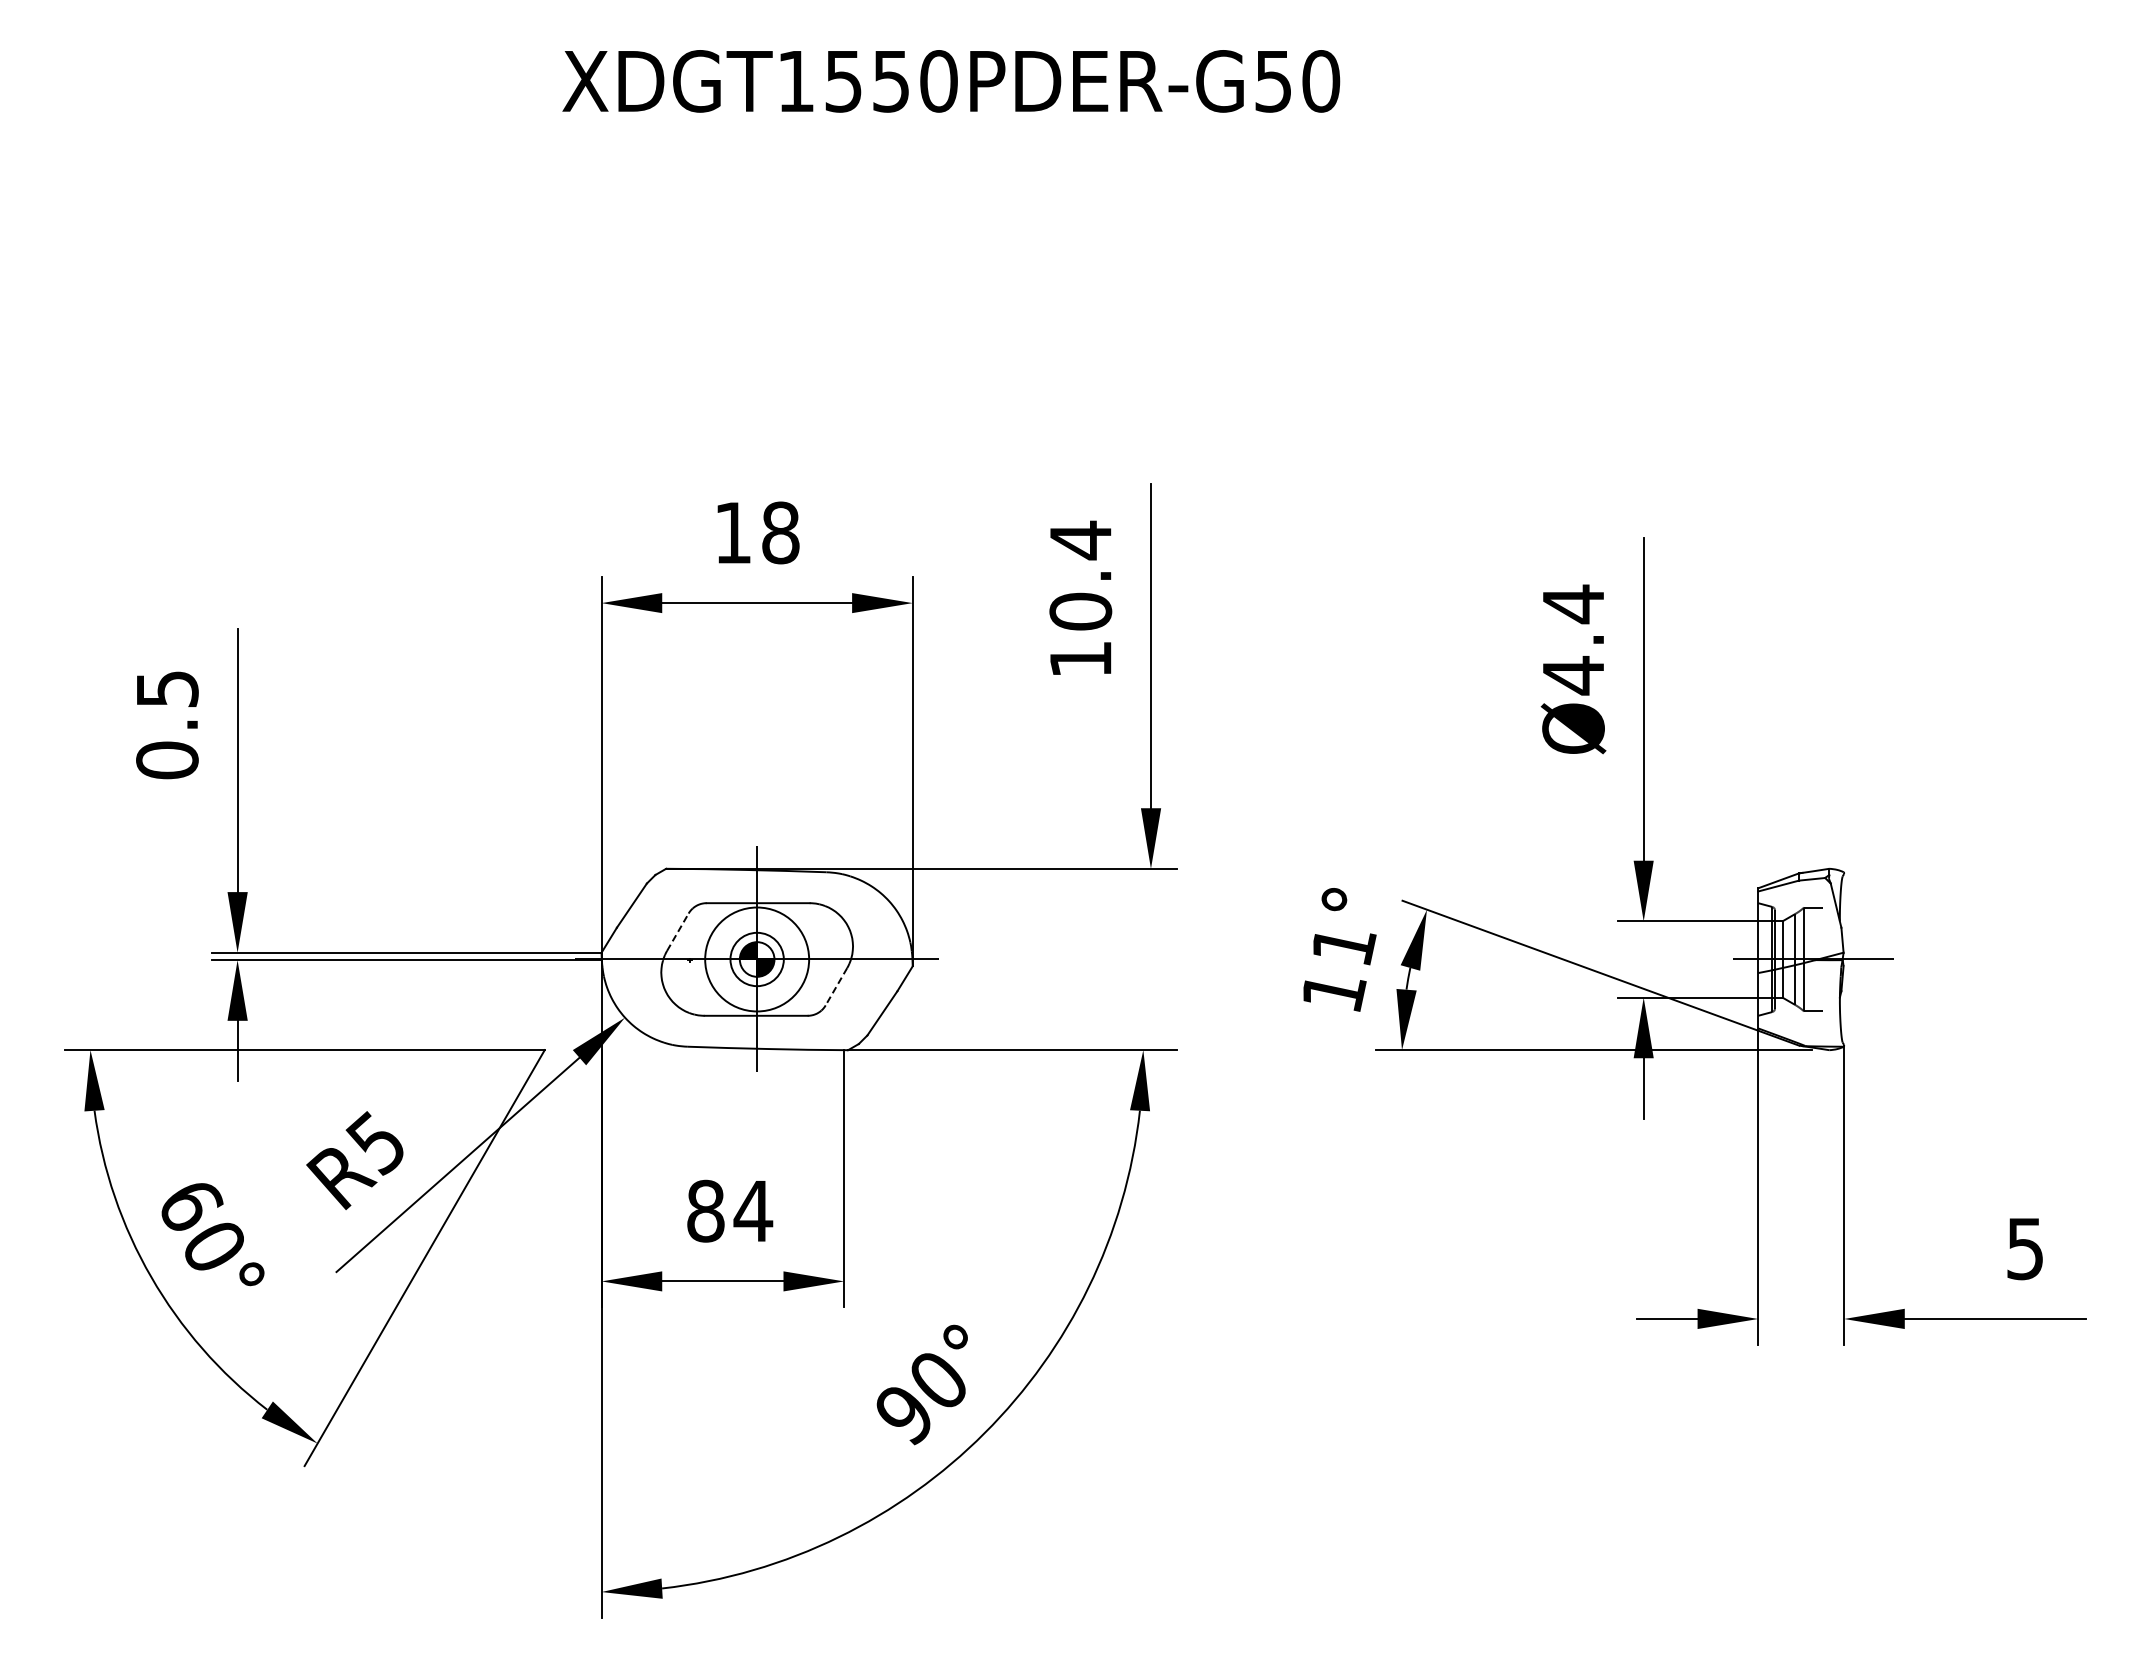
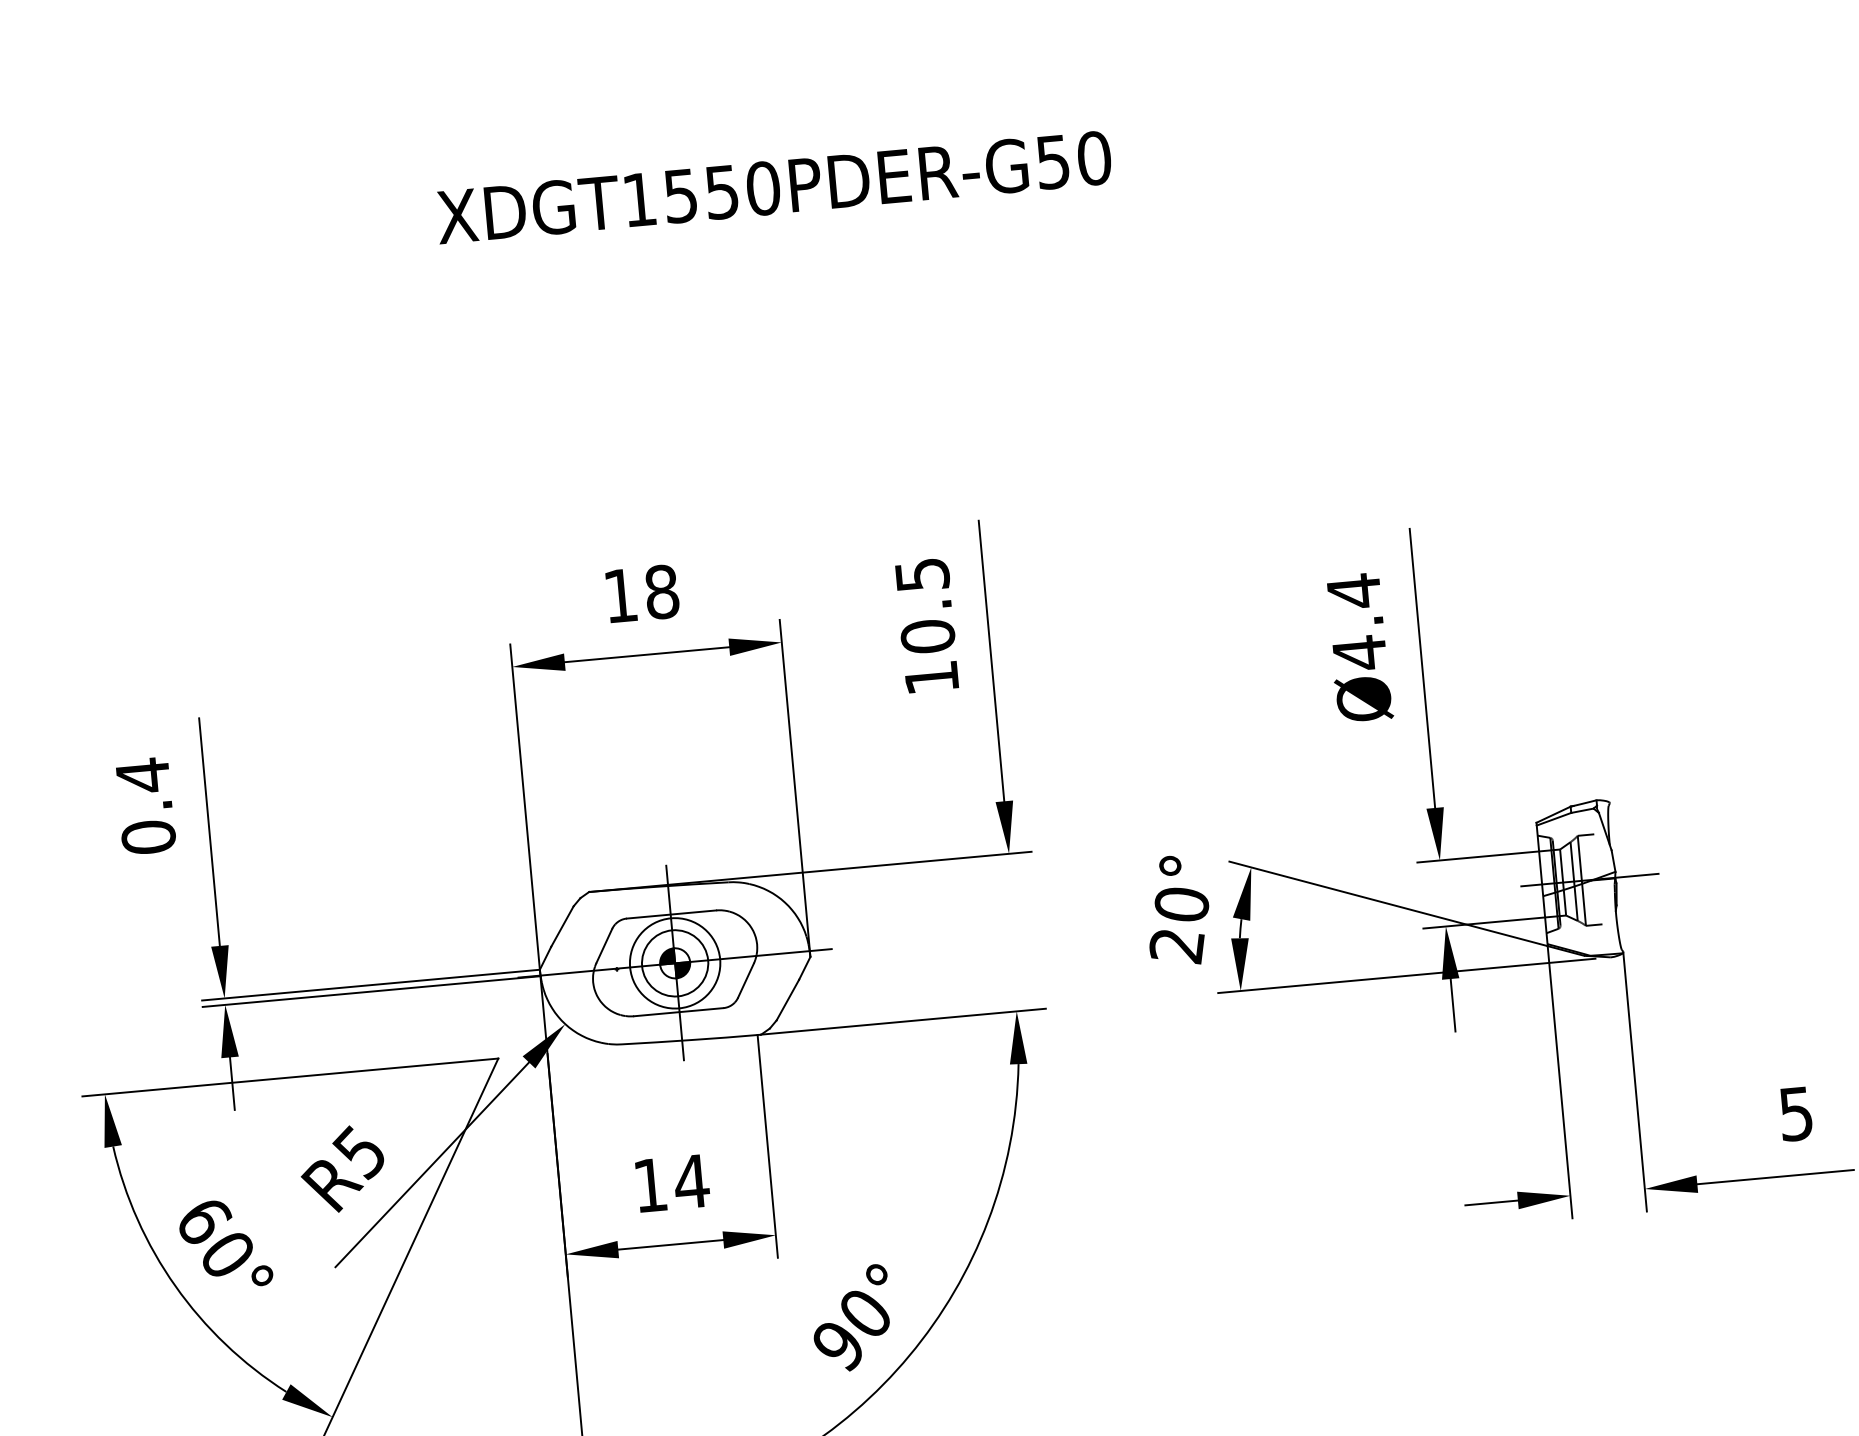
text: (1081, 540) -> (923, 574), 10.4 -> 10.5
text: (167, 689) -> (143, 776), 0.5 -> 0.4
line: (677, 932) -> (604, 946), dashed -> solid
circle: (757, 959) -> (675, 963), size x1.43
text: (1339, 970) -> (1180, 926), 11° -> 20°
line: (836, 986) -> (745, 980), dashed -> solid
text: (705, 1210) -> (650, 1184), 84 -> 14

